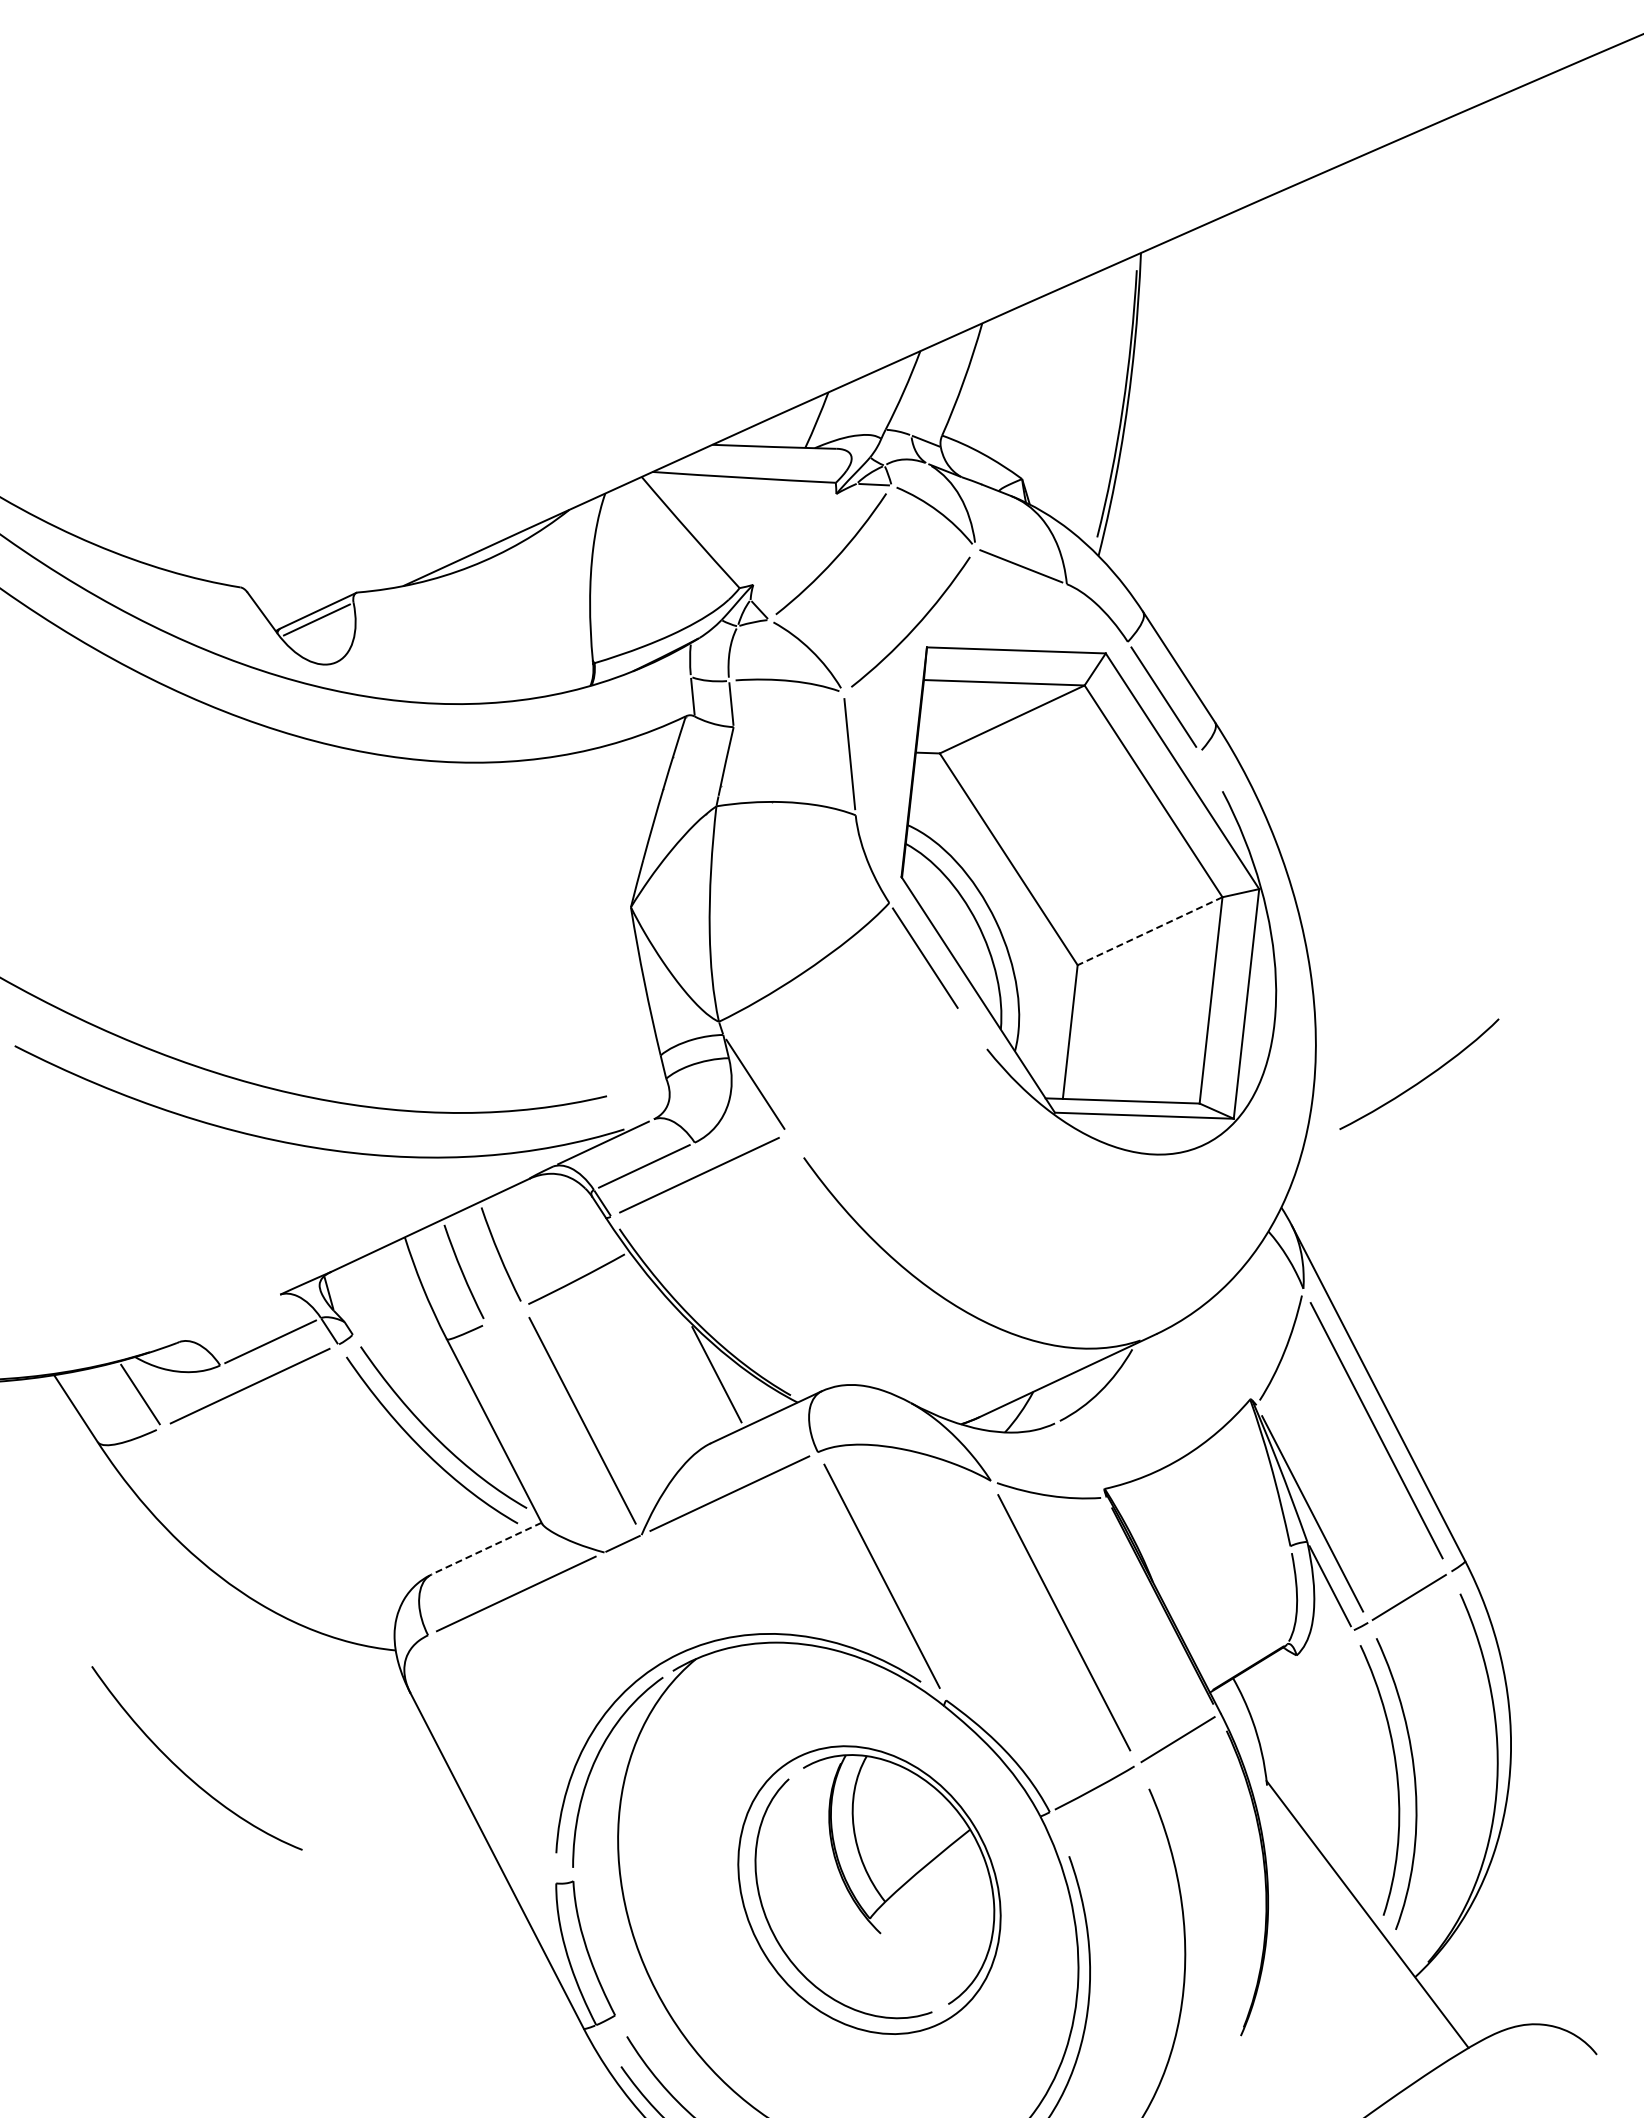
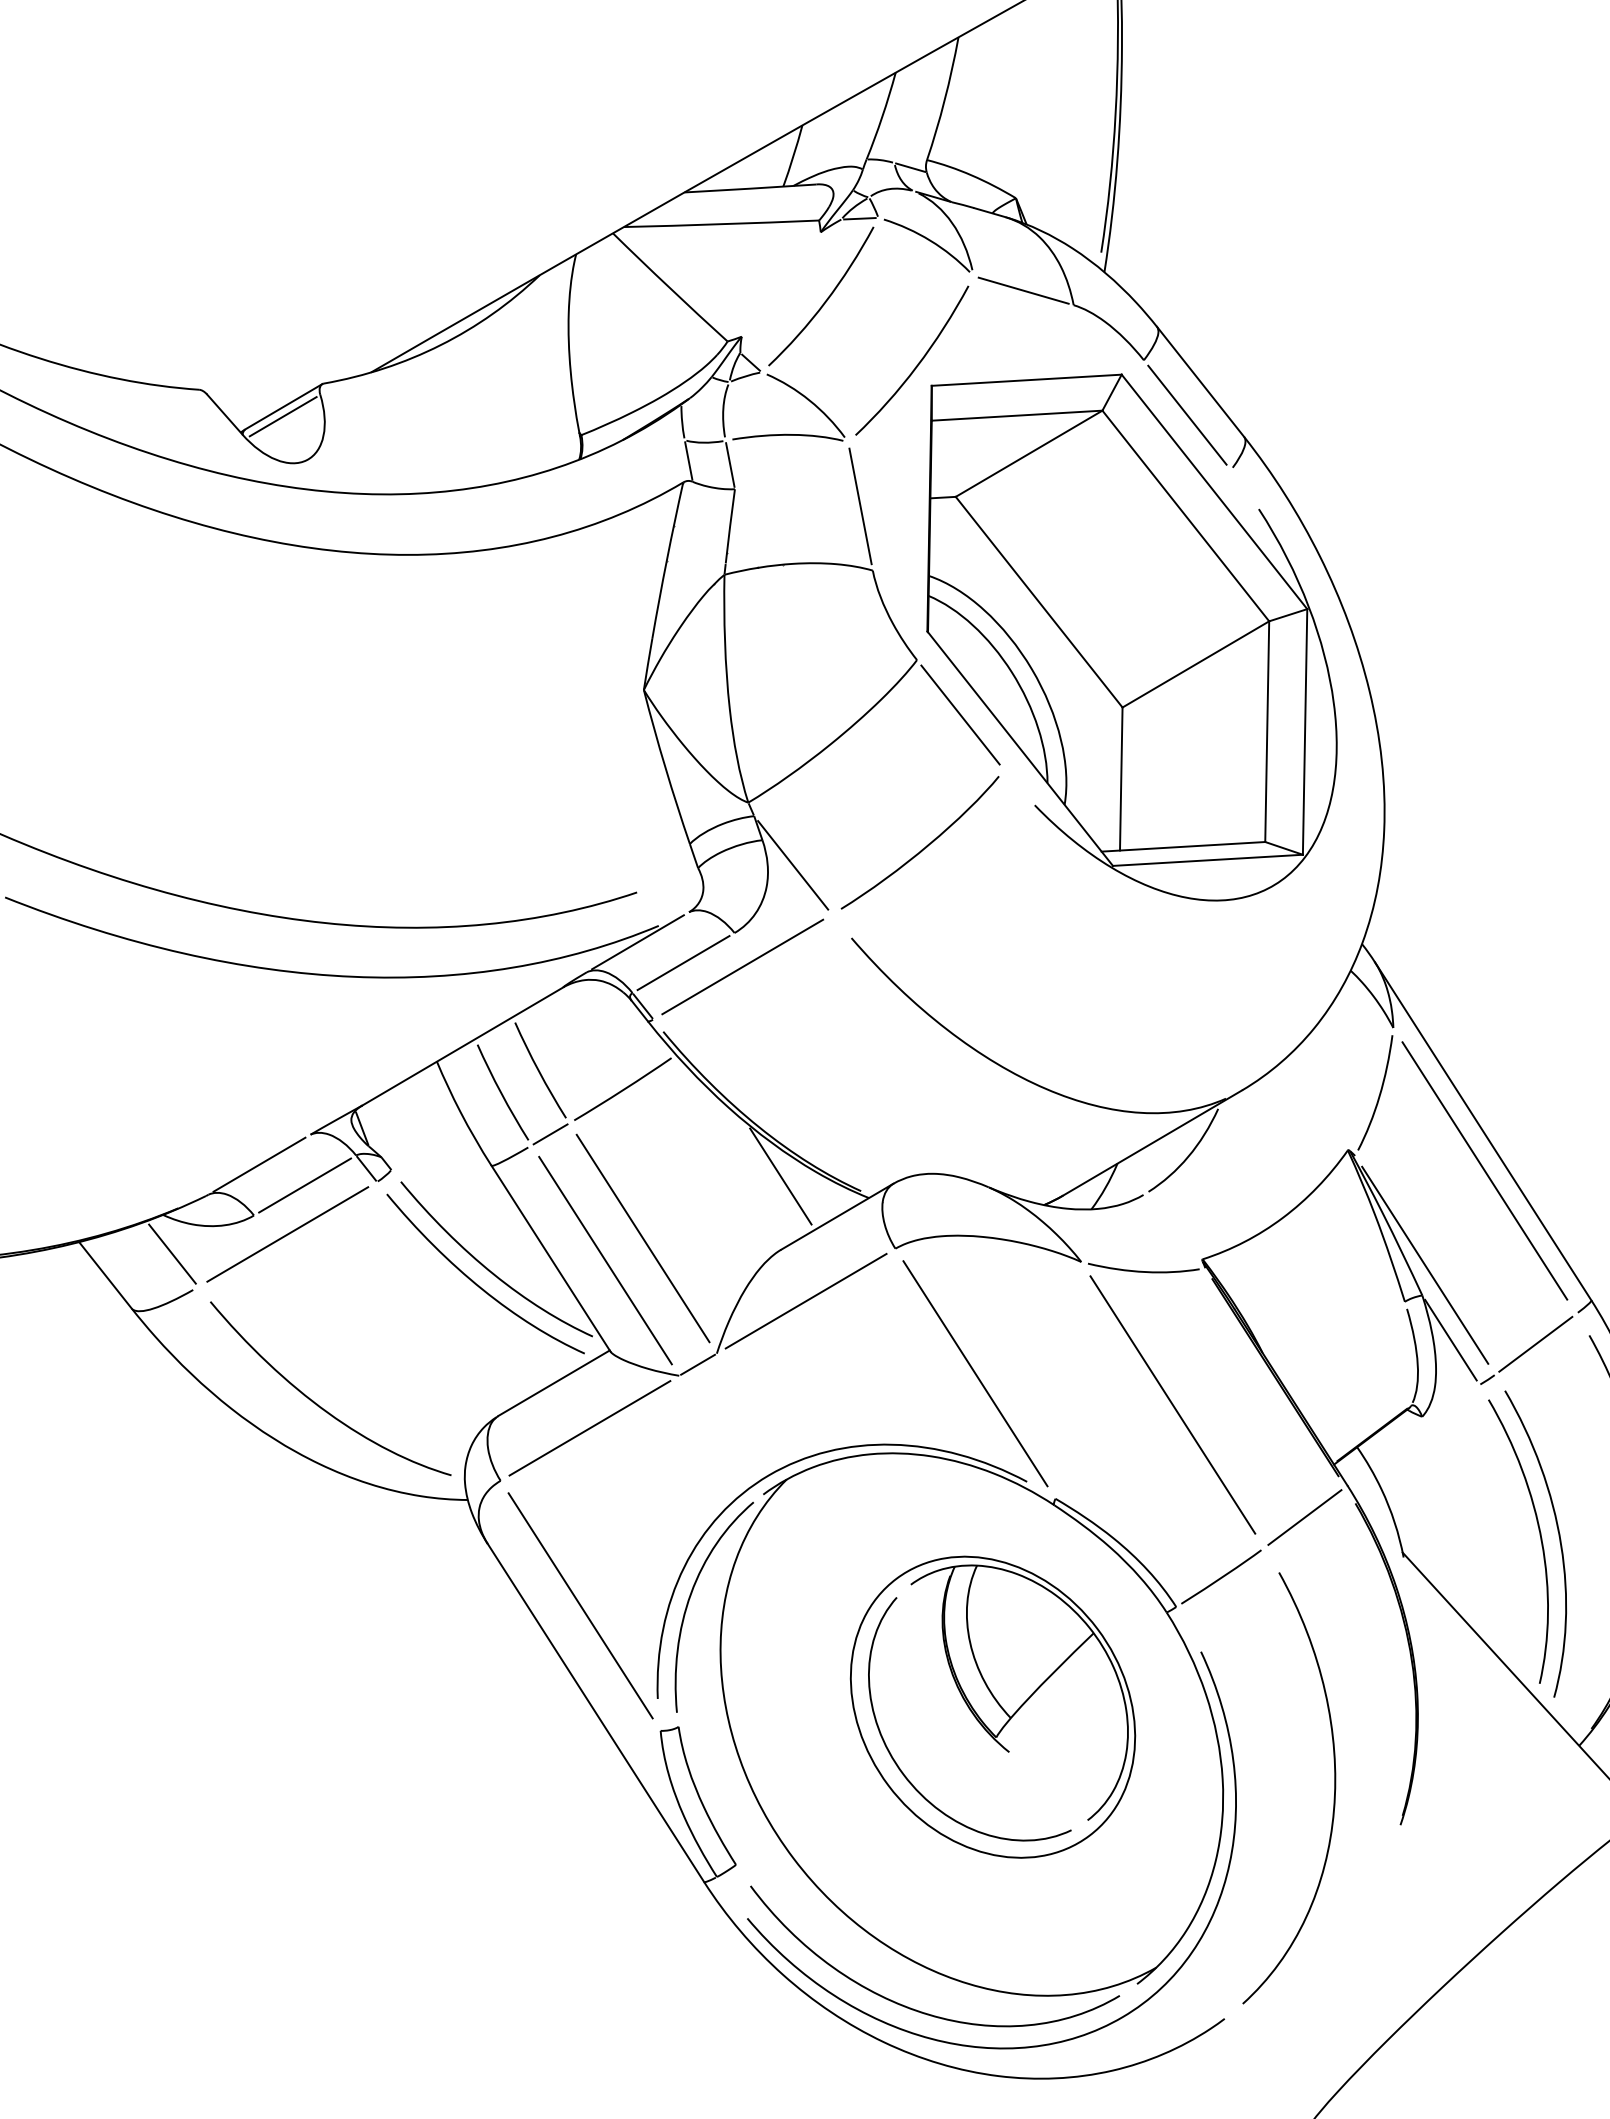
line: (1150, 931) -> (1196, 664), dashed -> solid
curve: (1421, 1079) -> (922, 848), moved
line: (504, 1315) -> (550, 1134), added
line: (229, 1318) -> (259, 1164), added
line: (545, 1438) -> (605, 1260), added
line: (486, 1548) -> (553, 1383), dashed -> solid
line: (491, 1759) -> (579, 1606), added
curve: (183, 1771) -> (317, 1403), moved

